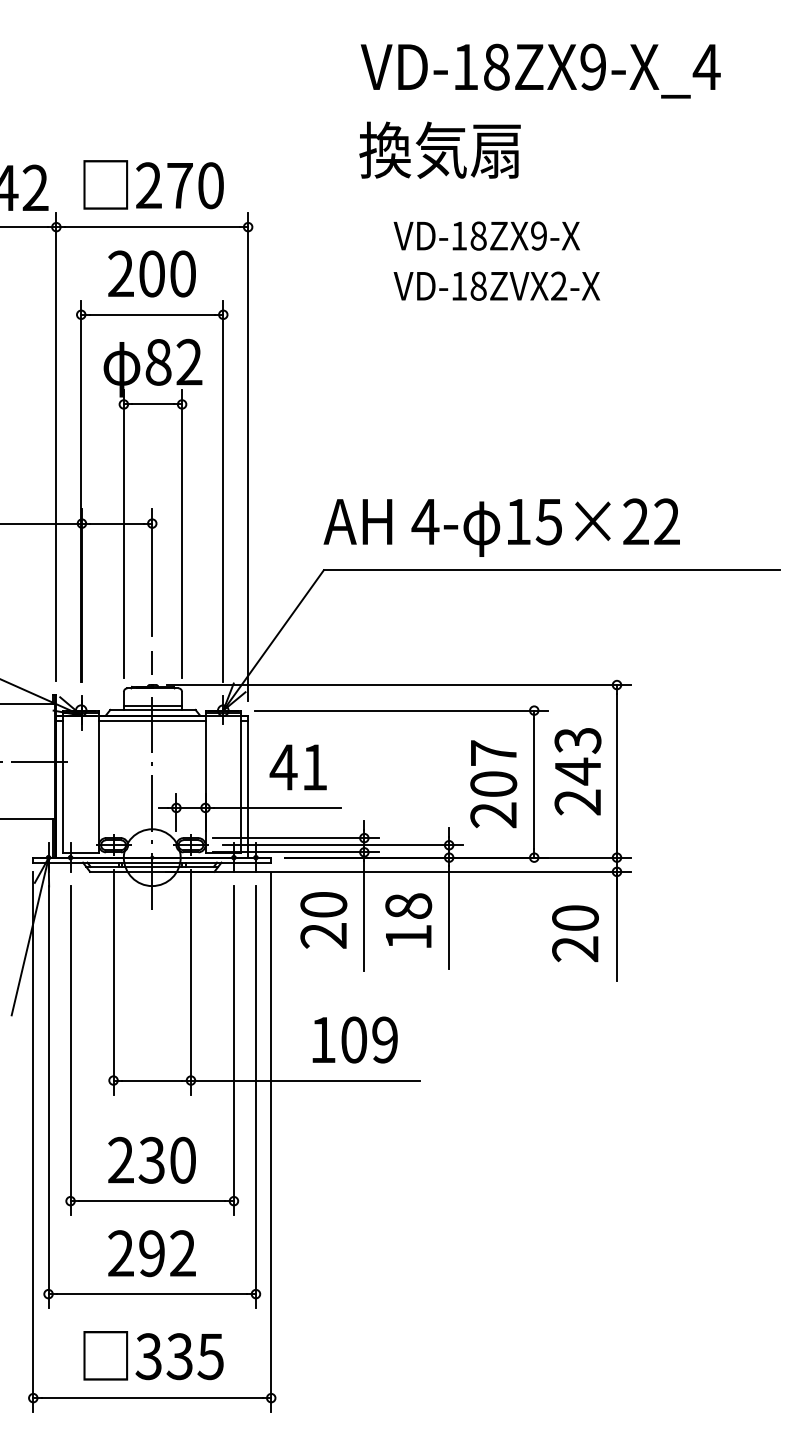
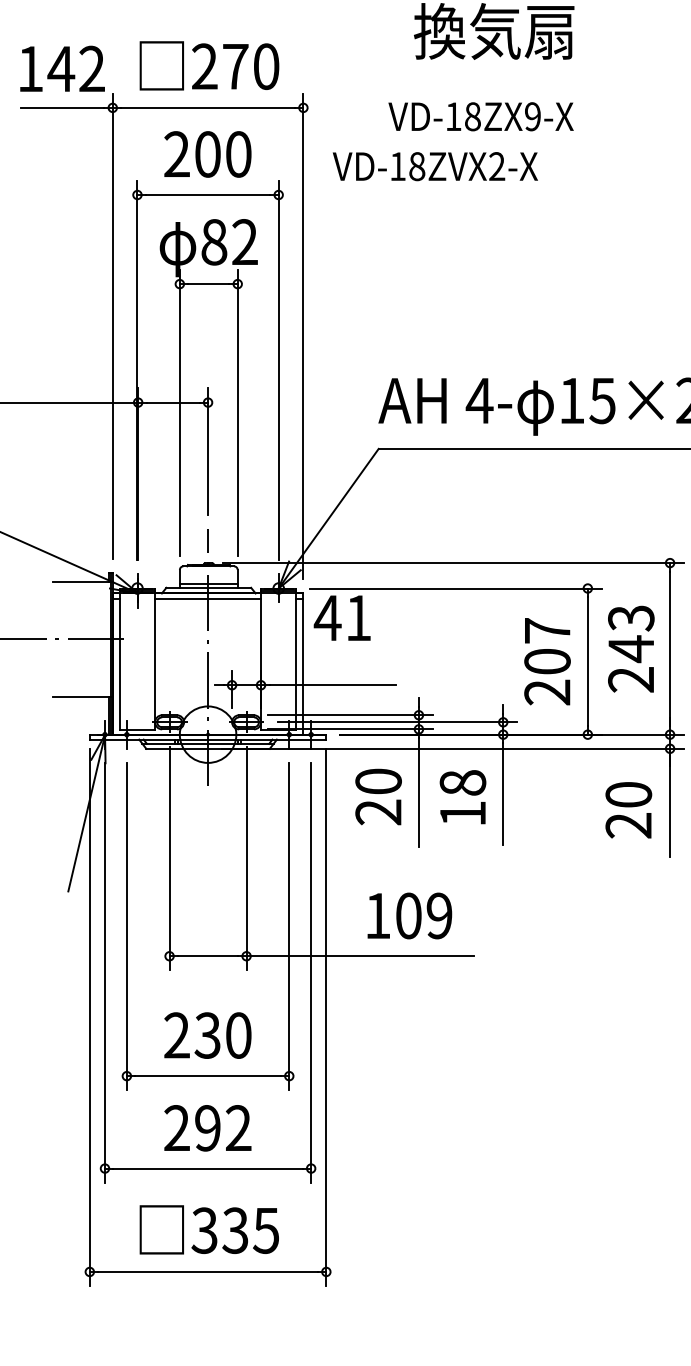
text: (486, 235) -> (480, 116), moved
text: (496, 285) -> (434, 165), moved
text: (297, 767) -> (341, 618), moved

